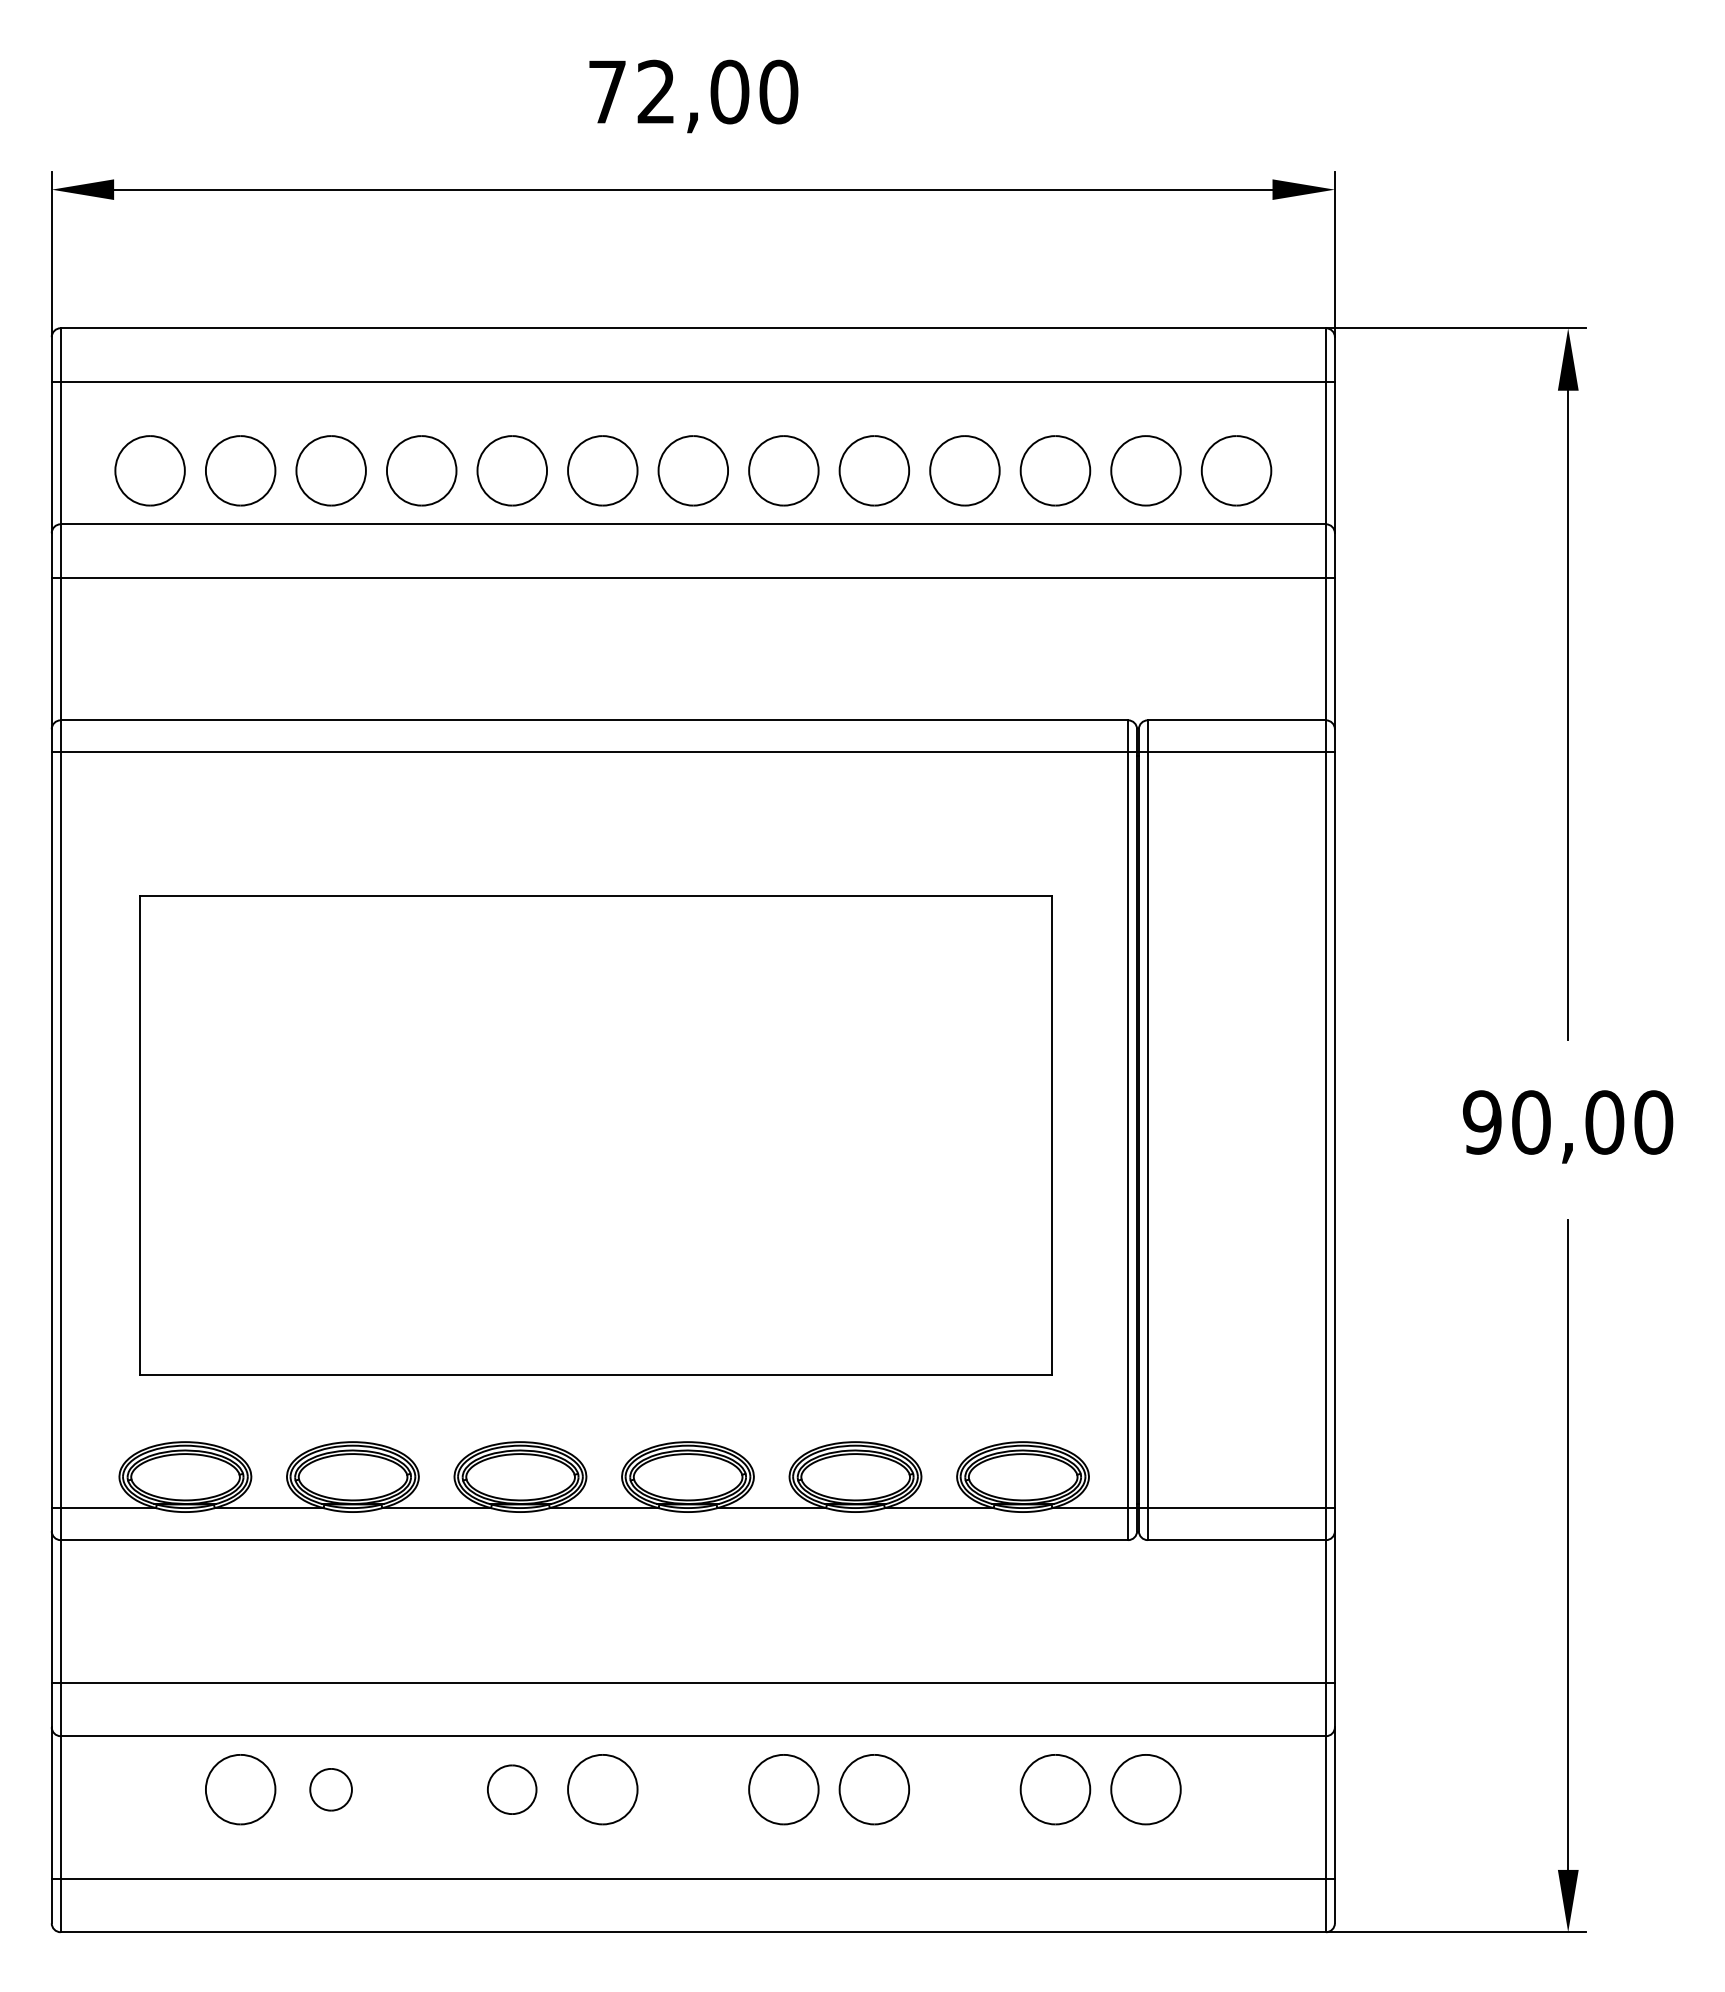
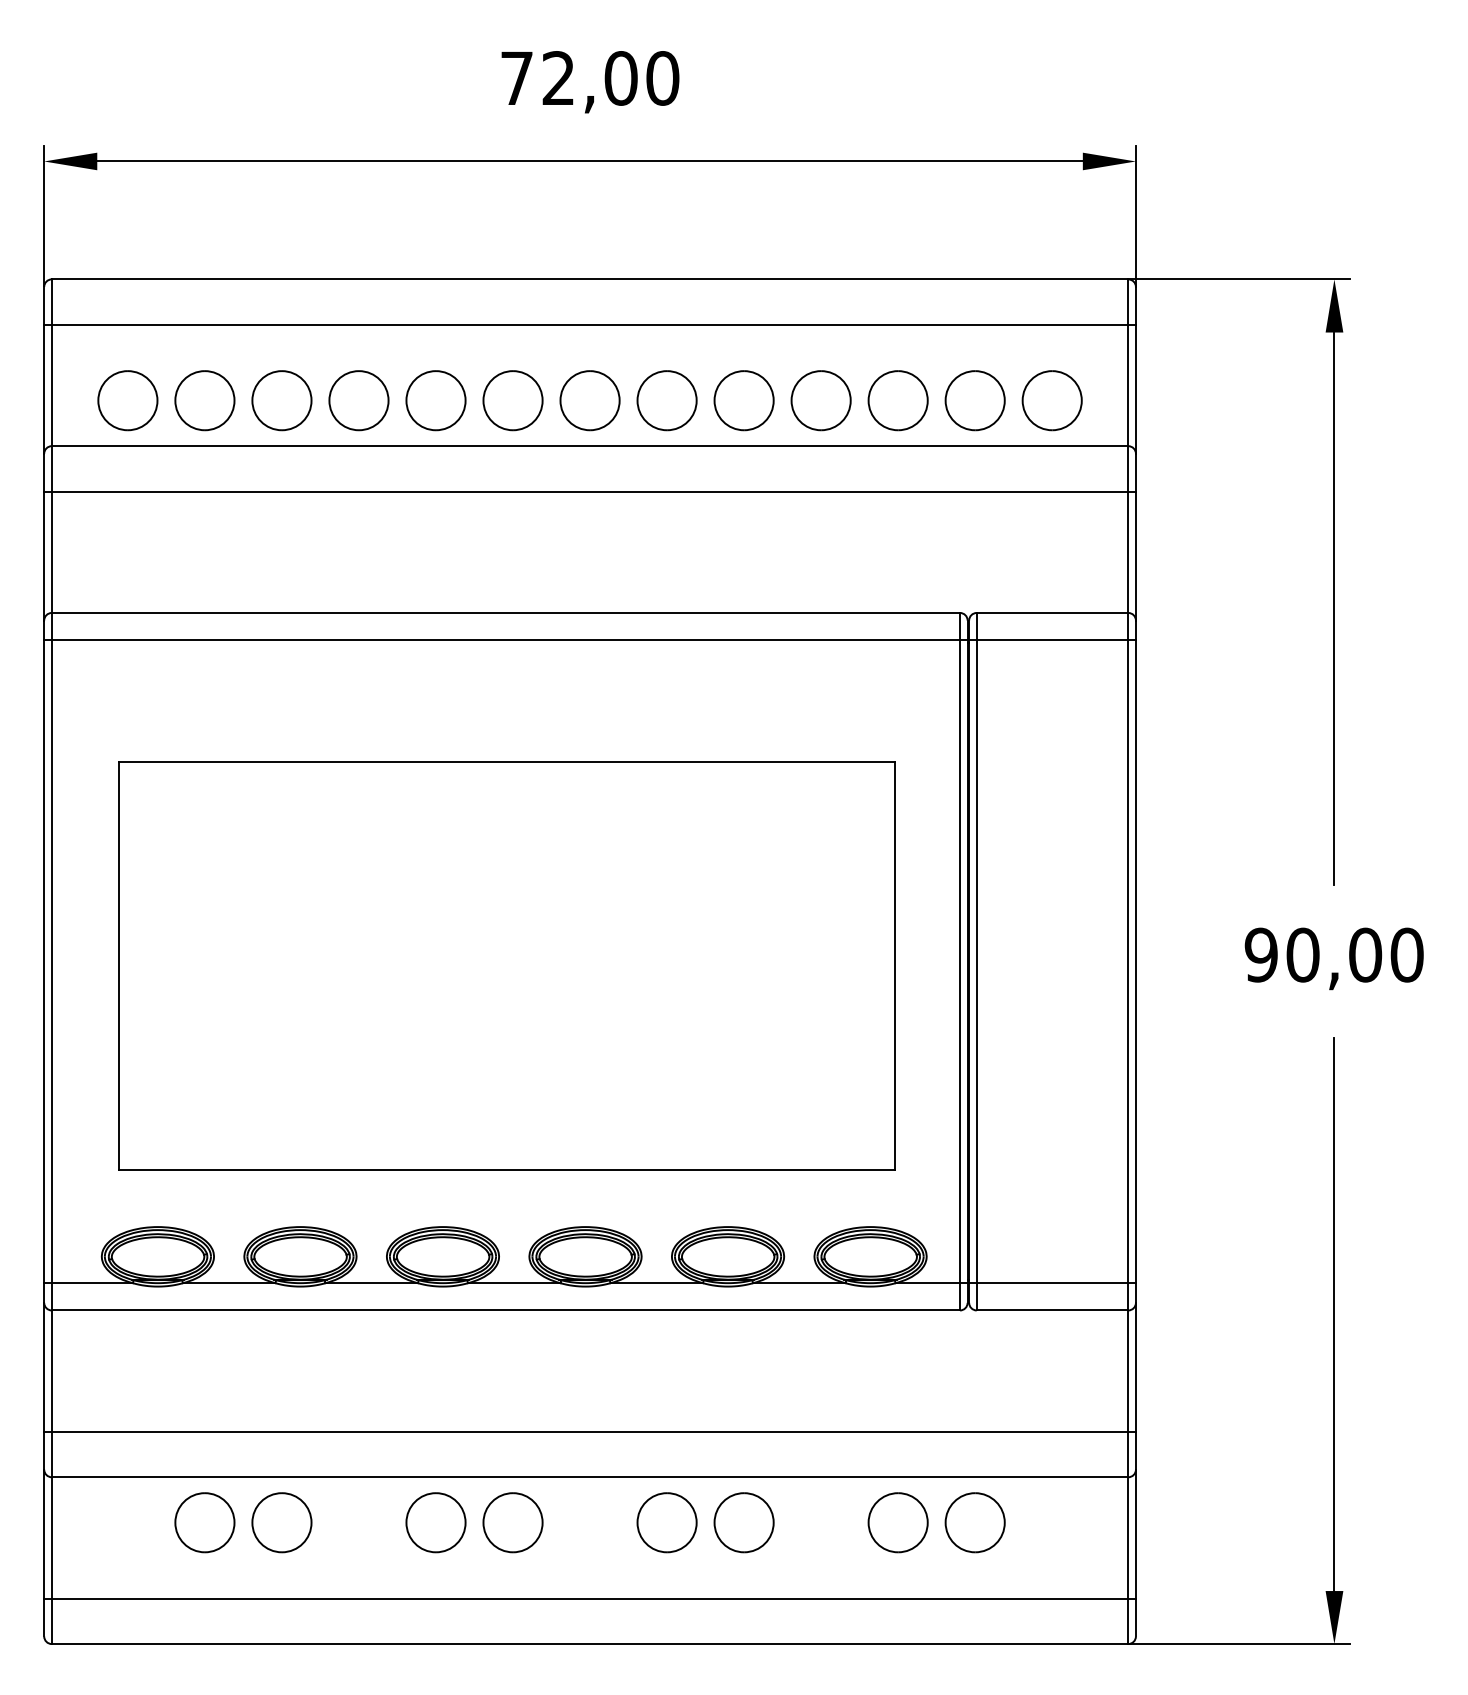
part: (330, 1789) -> (281, 1522), size x1.67
part: (511, 1789) -> (435, 1522), size x1.43

